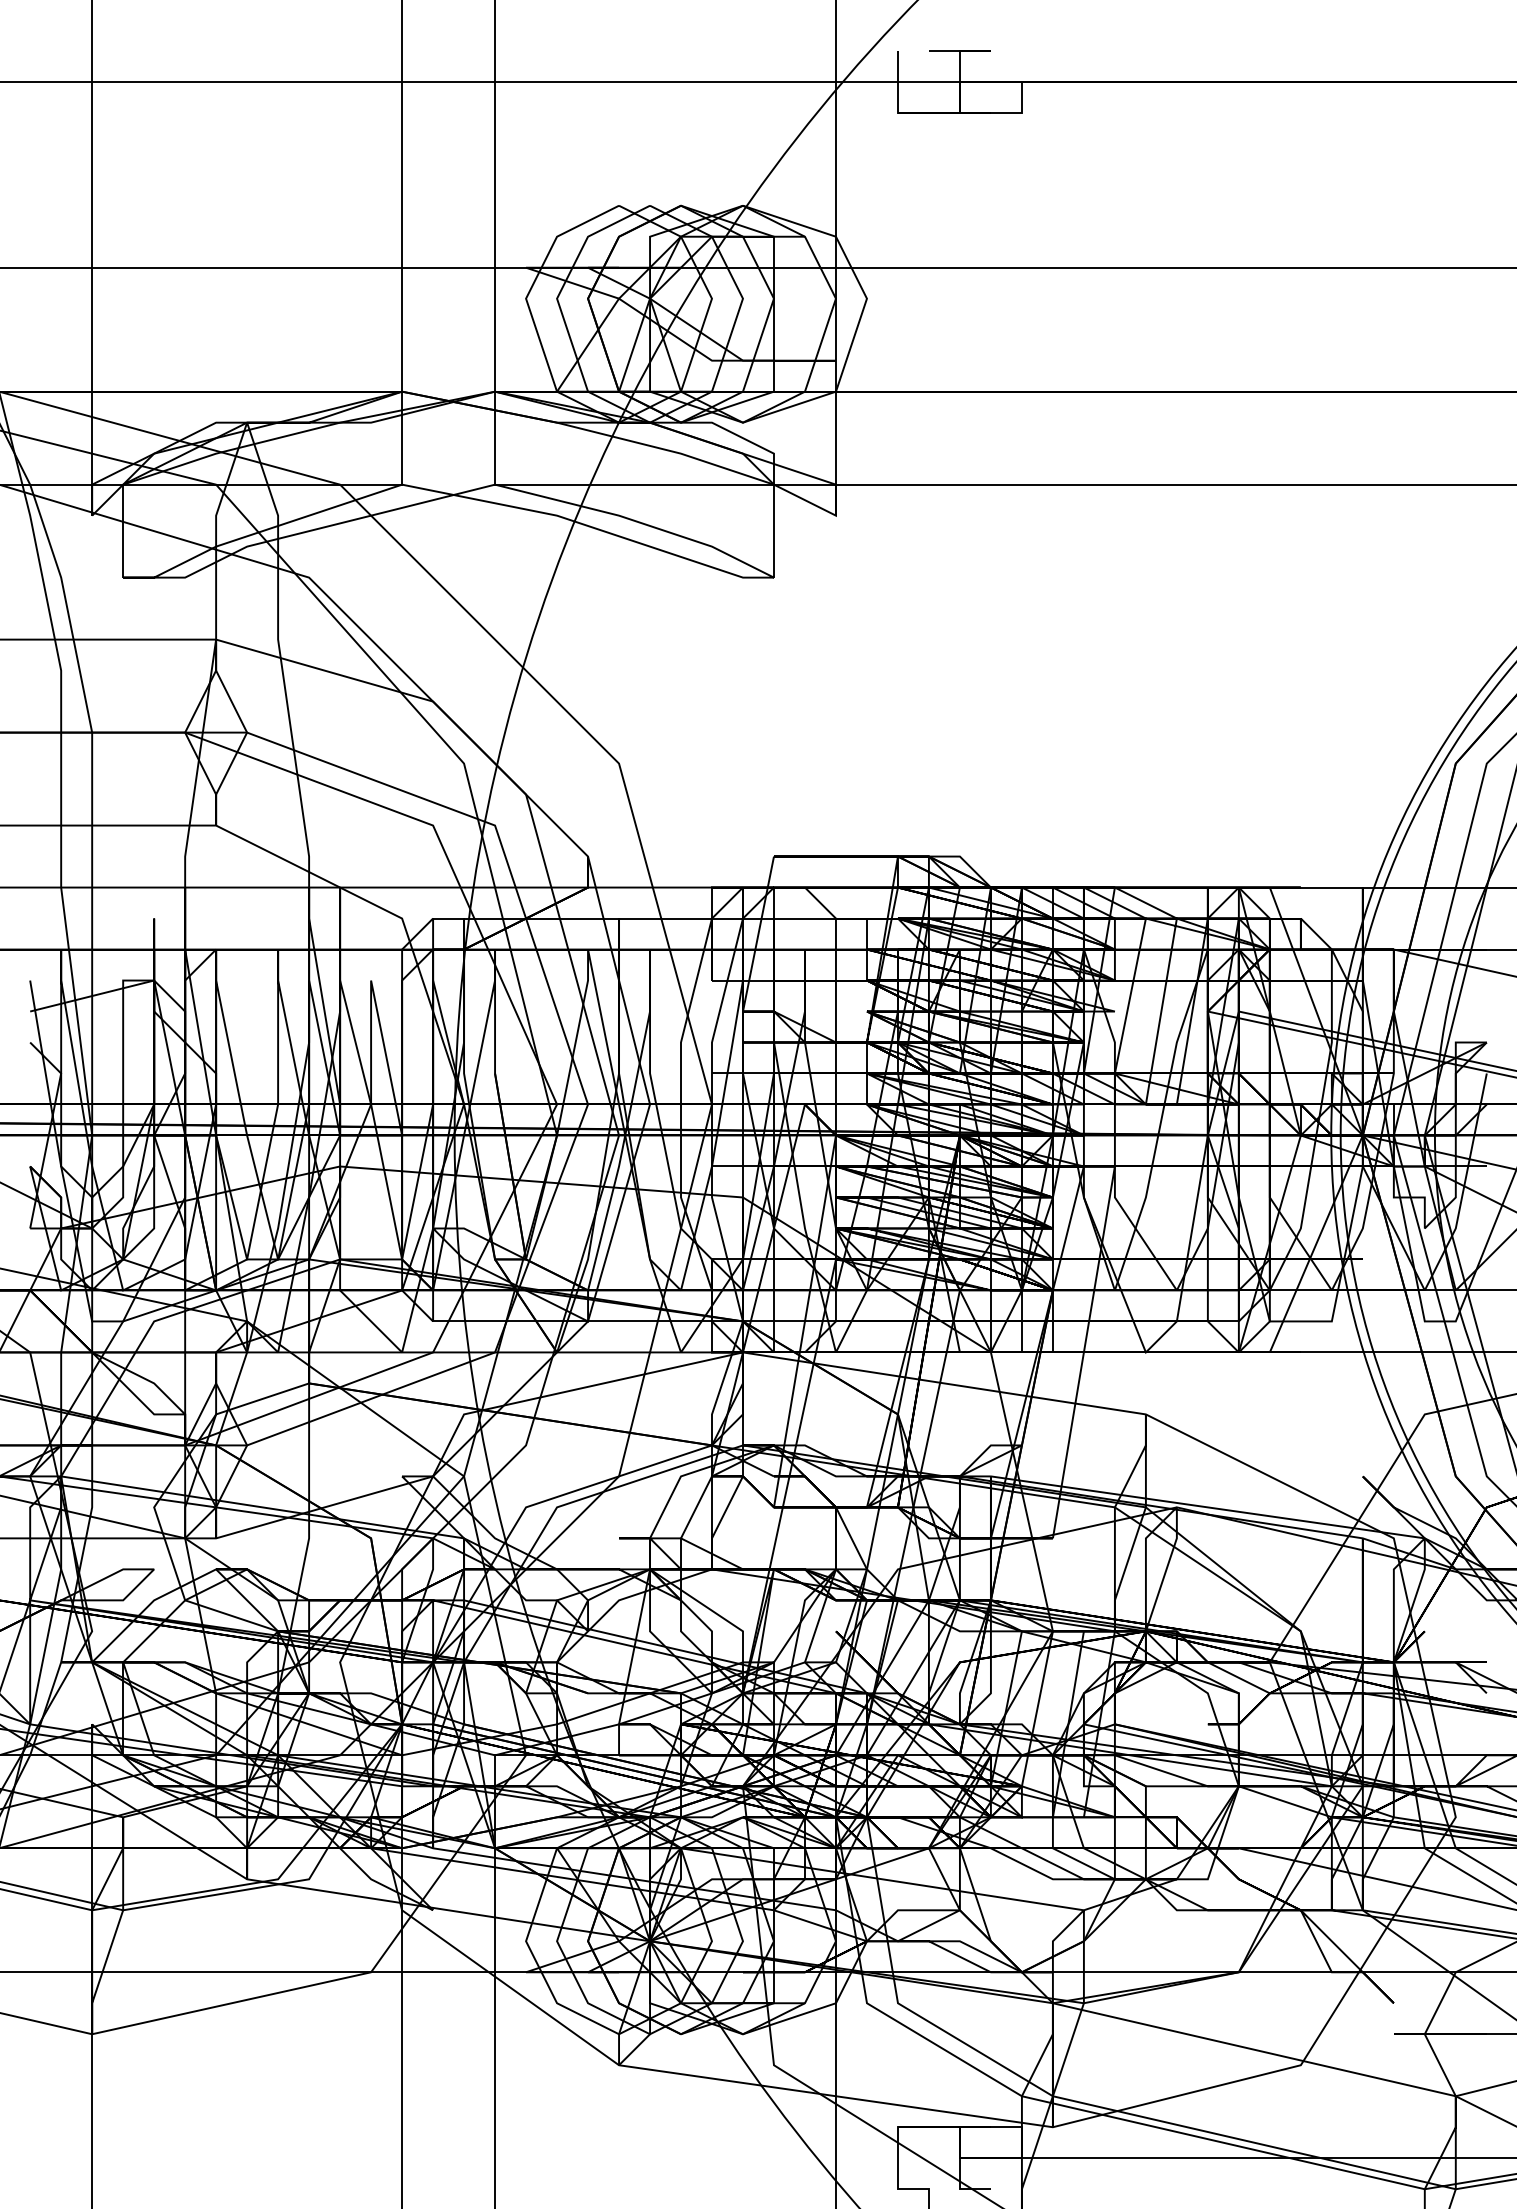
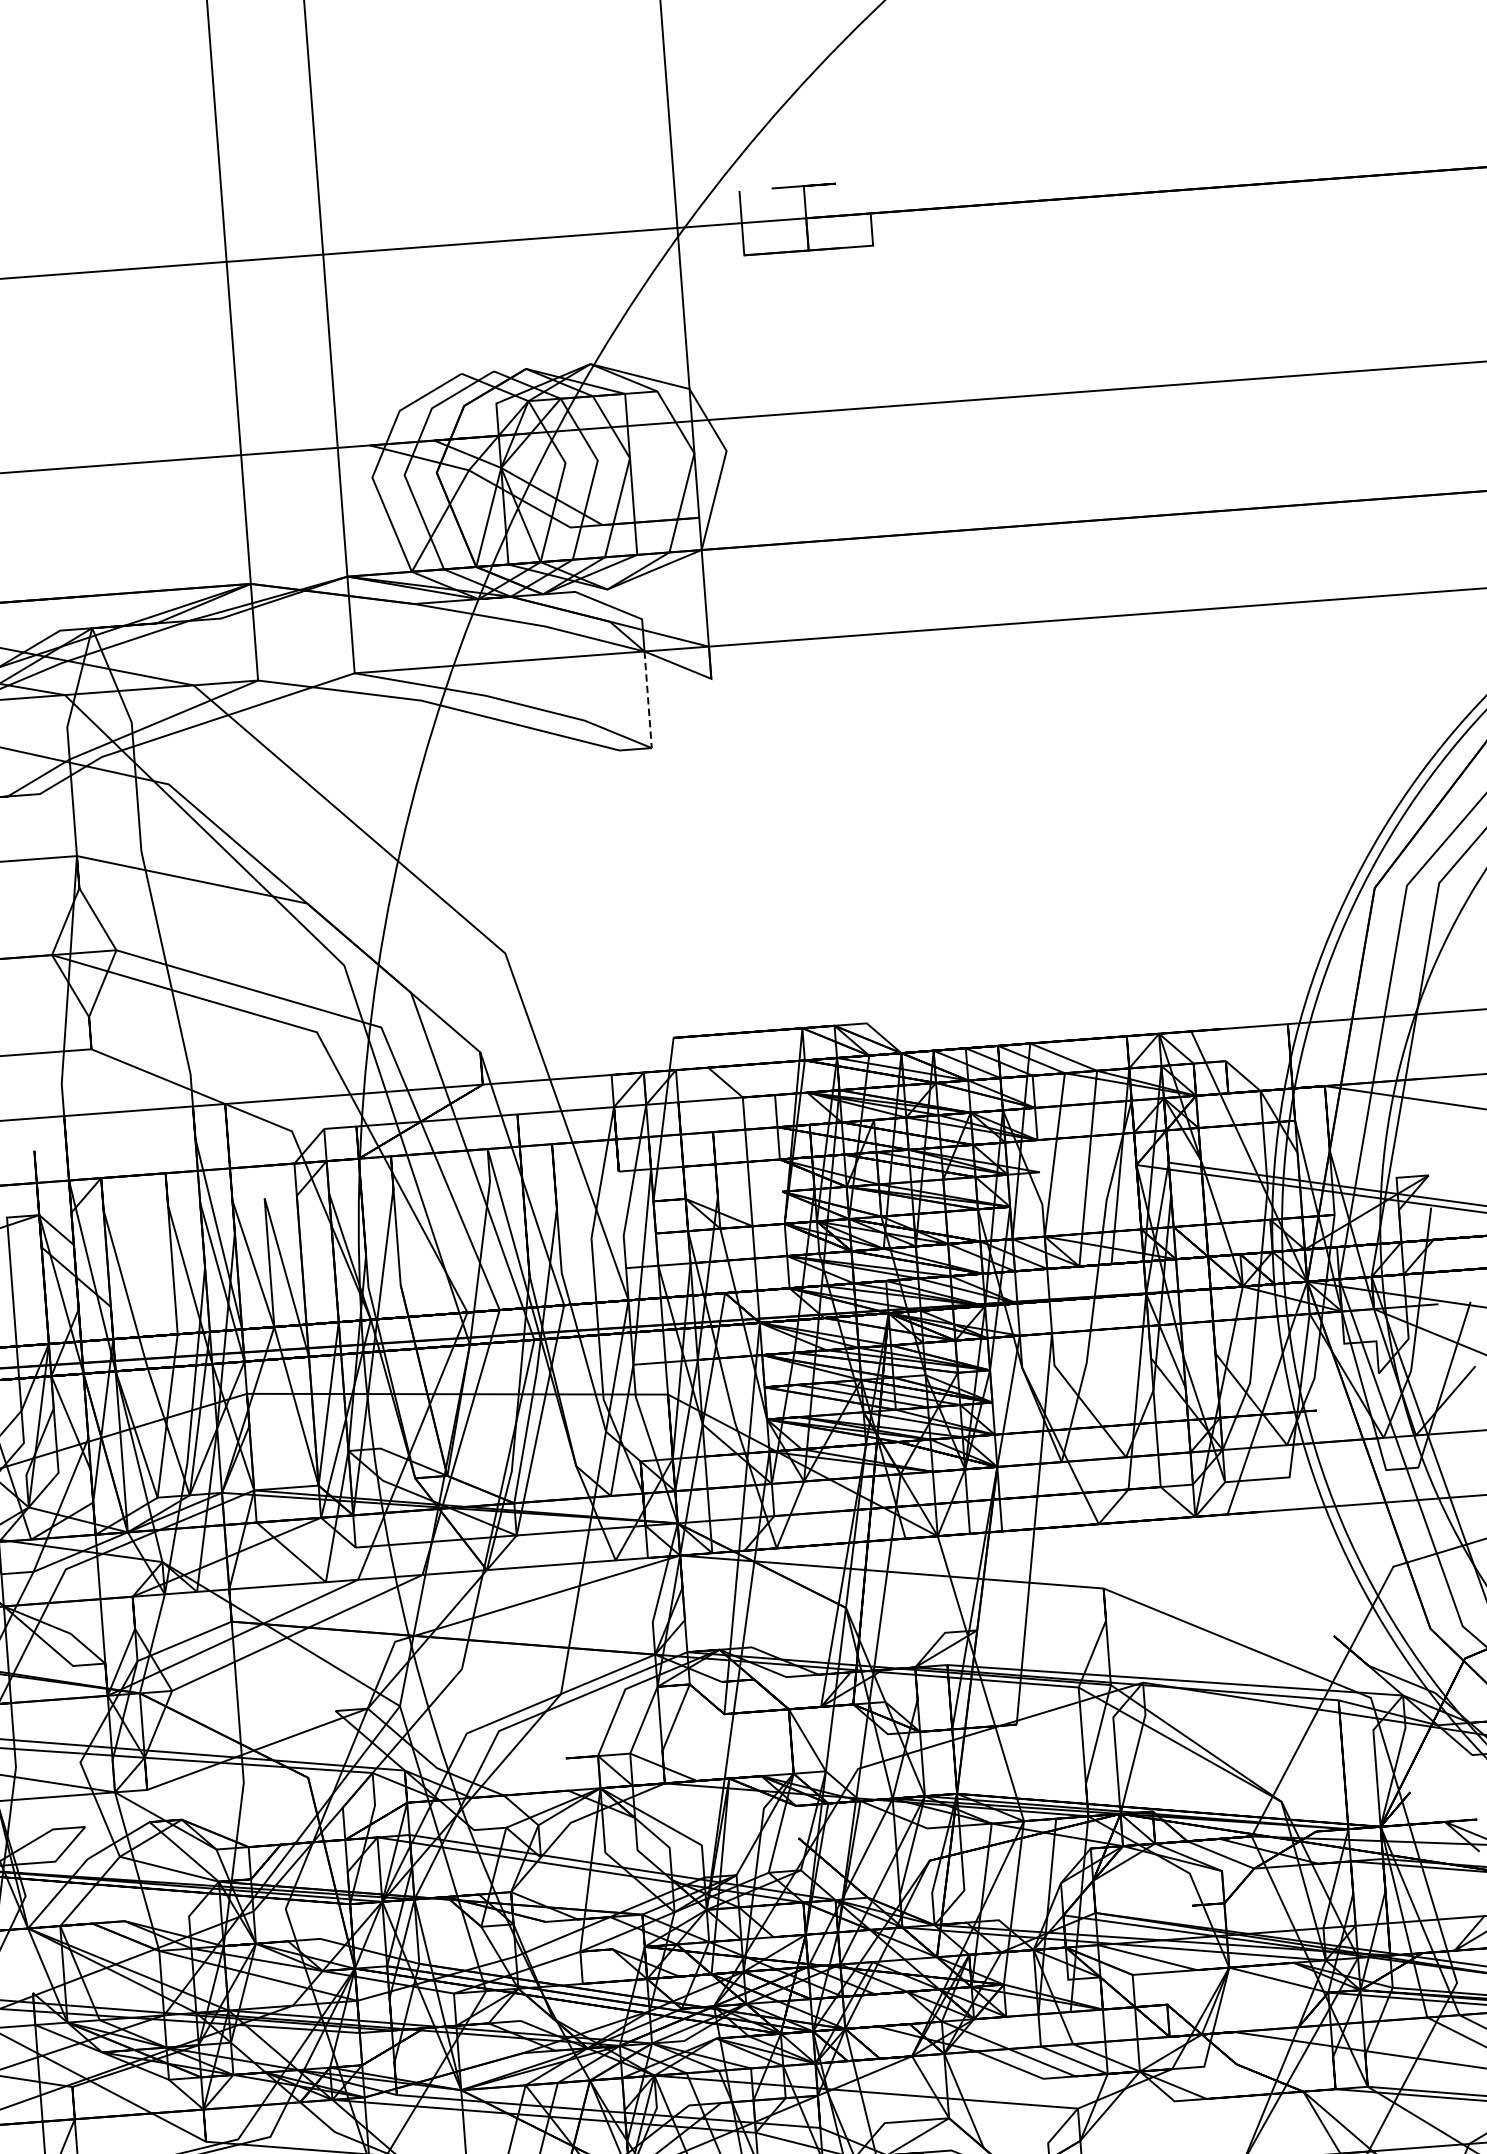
line: (773, 531) -> (647, 700), solid -> dashed

